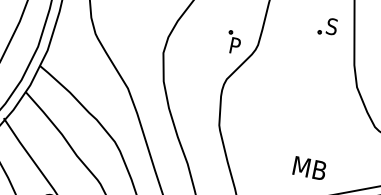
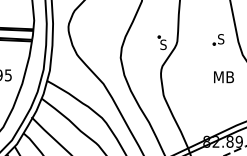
part: (327, 26) -> (218, 39), moved
text: (235, 45) -> (163, 44), P -> S
text: (308, 168) -> (223, 77), moved

